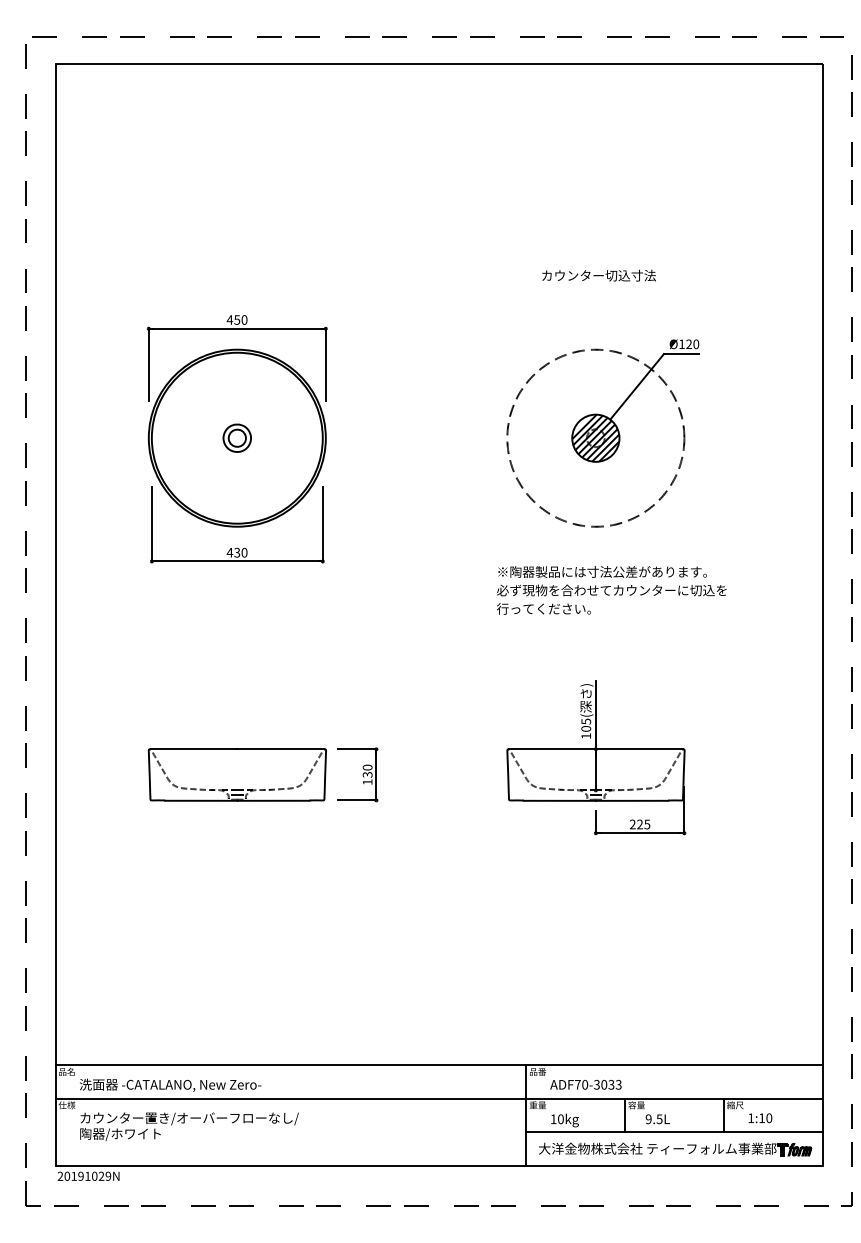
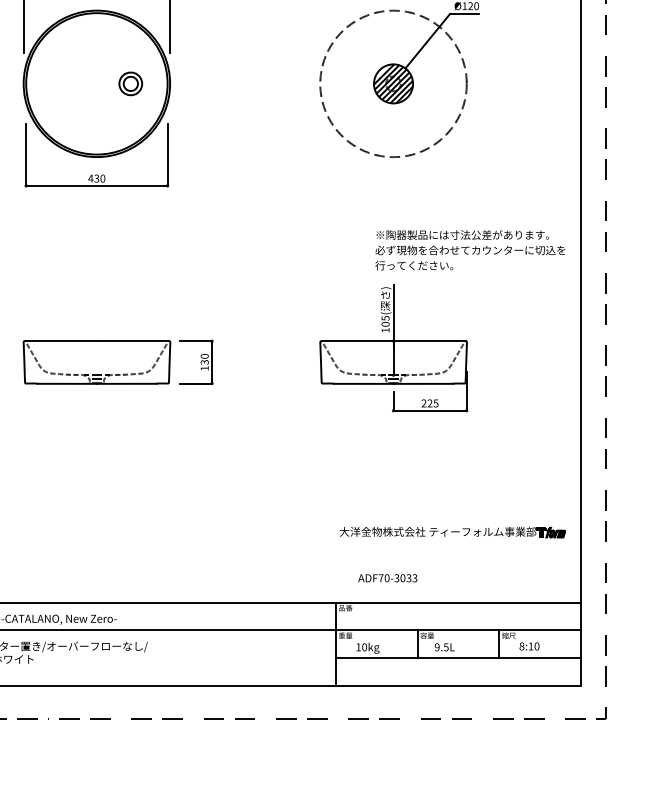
part: (236, 437) -> (130, 83), moved
text: (611, 590) -> (470, 250), moved
text: (585, 1084) -> (387, 578), moved
text: (751, 1118) -> (522, 646), 1:10 -> 8:10
part: (675, 1149) -> (452, 532), moved

